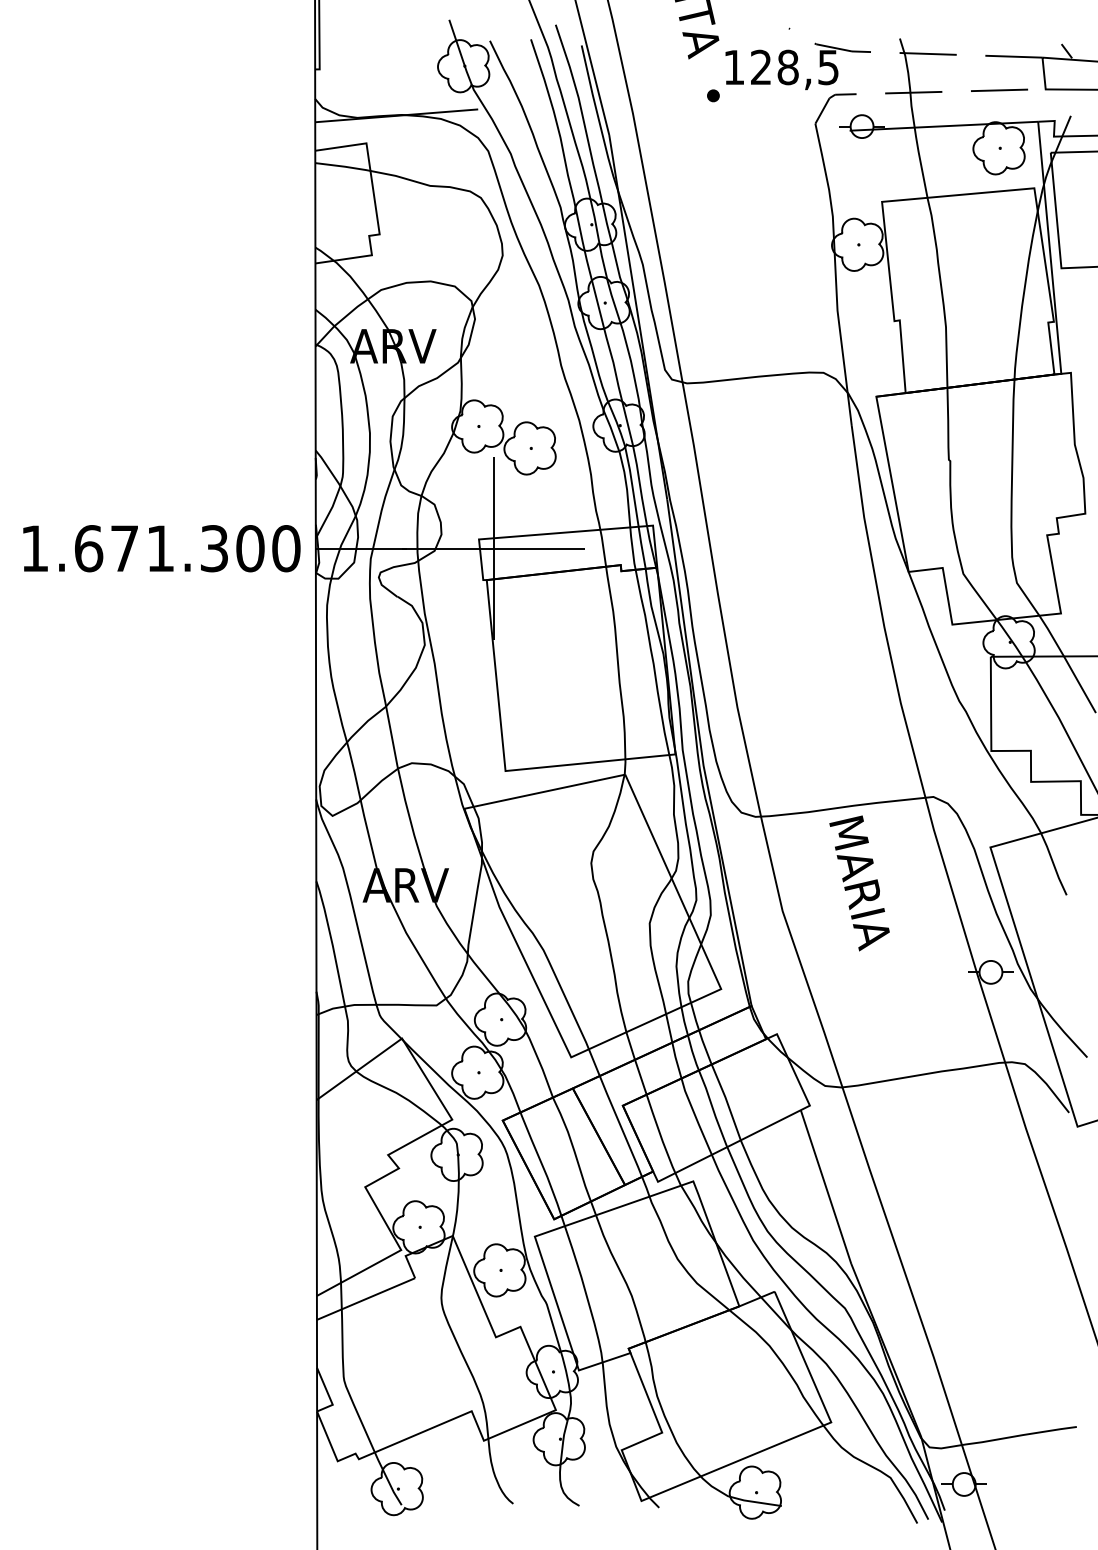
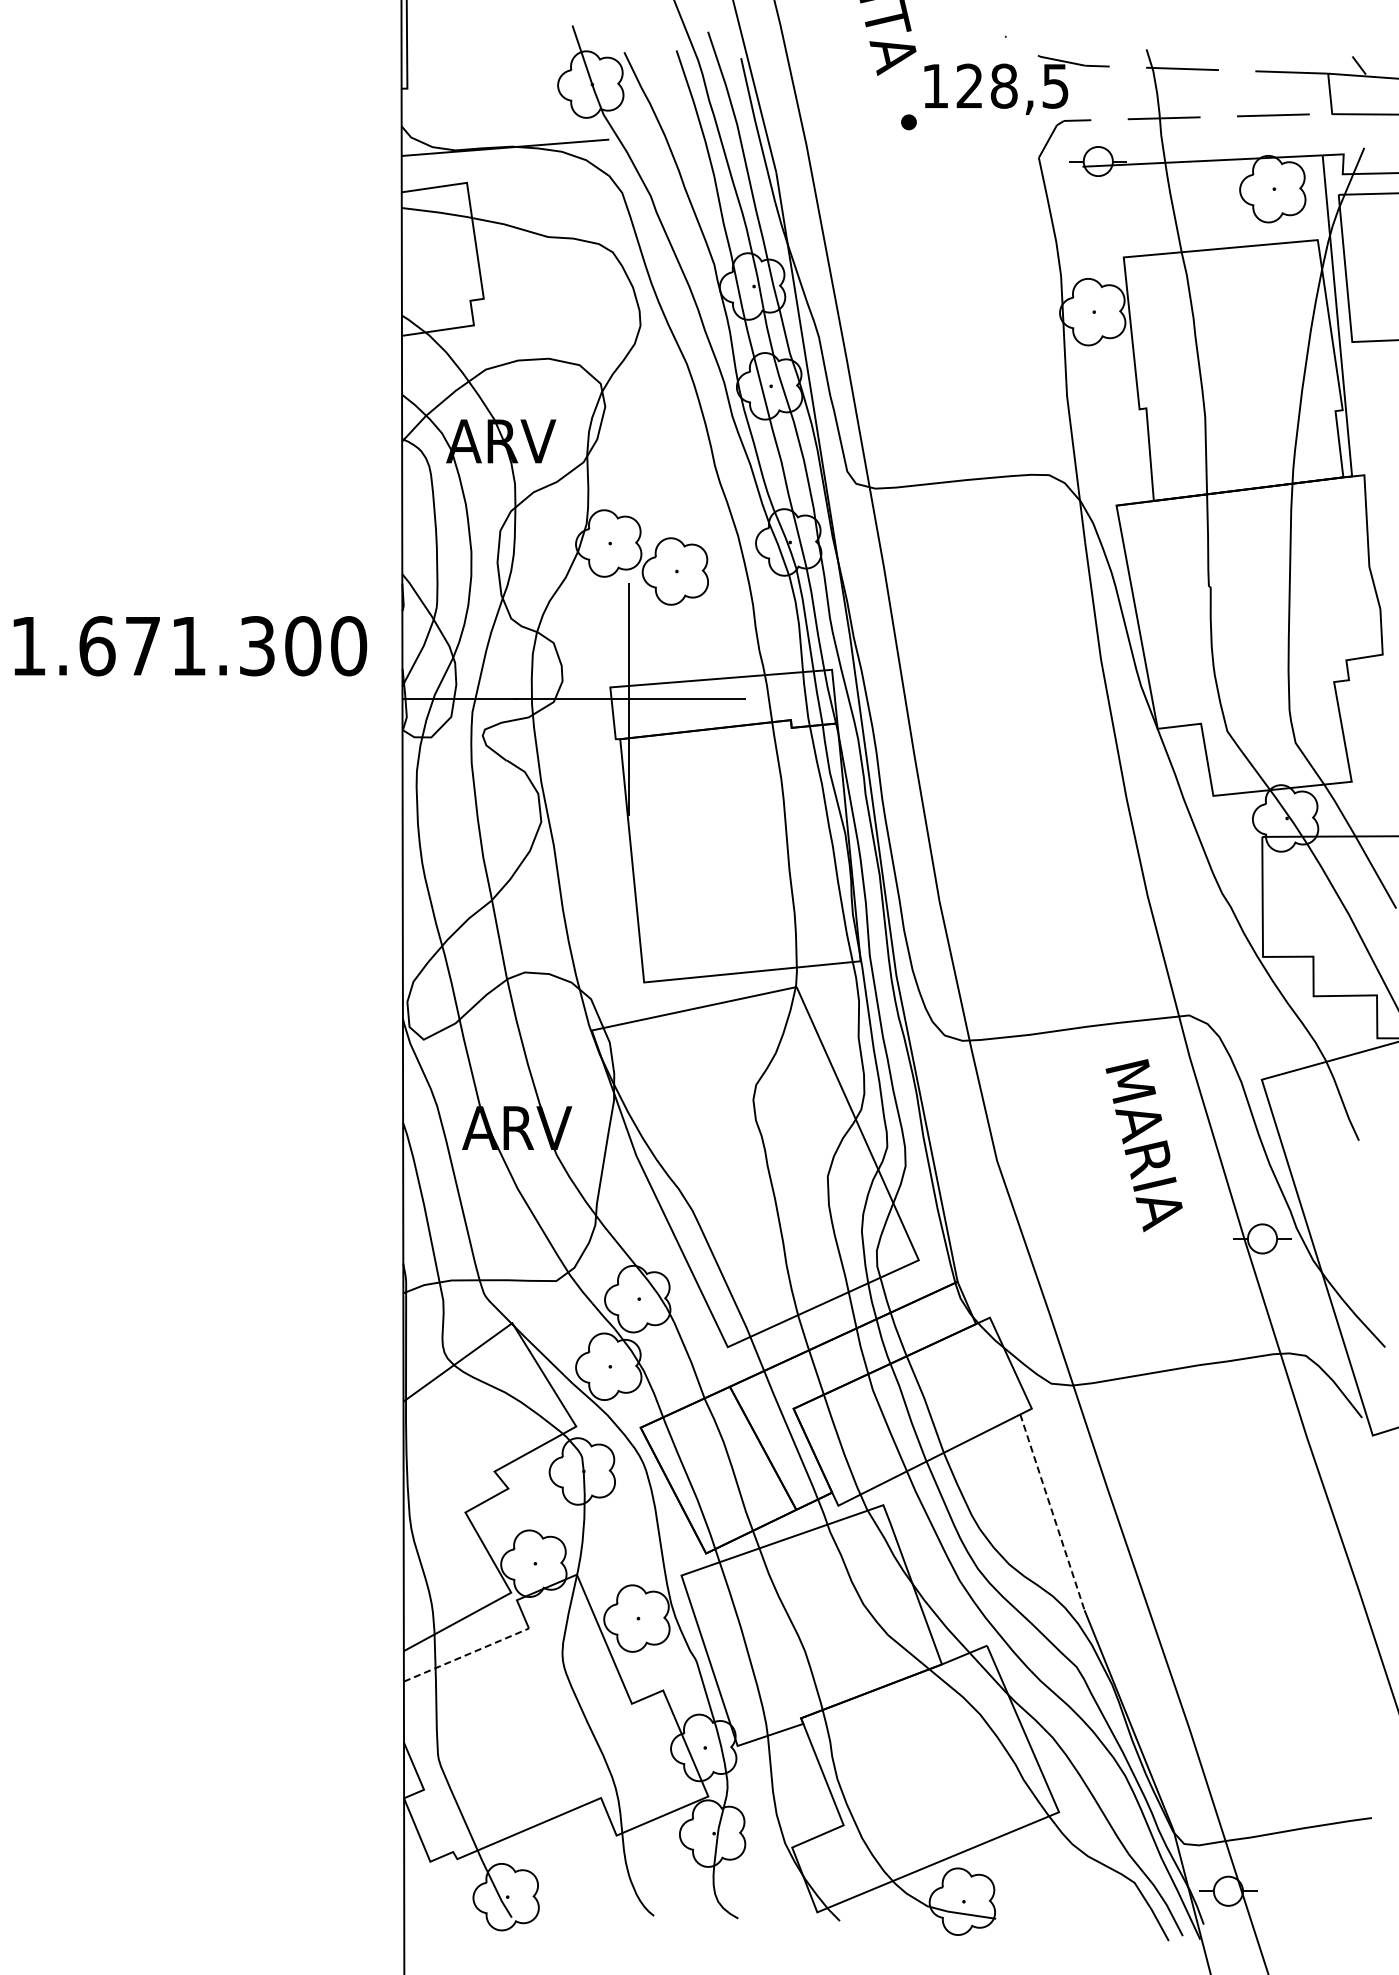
text: (161, 548) -> (190, 646), moved
text: (859, 883) -> (1143, 1145), moved
line: (826, 1187) -> (1052, 1512), solid -> dashed
line: (366, 1299) -> (466, 1655), solid -> dashed

